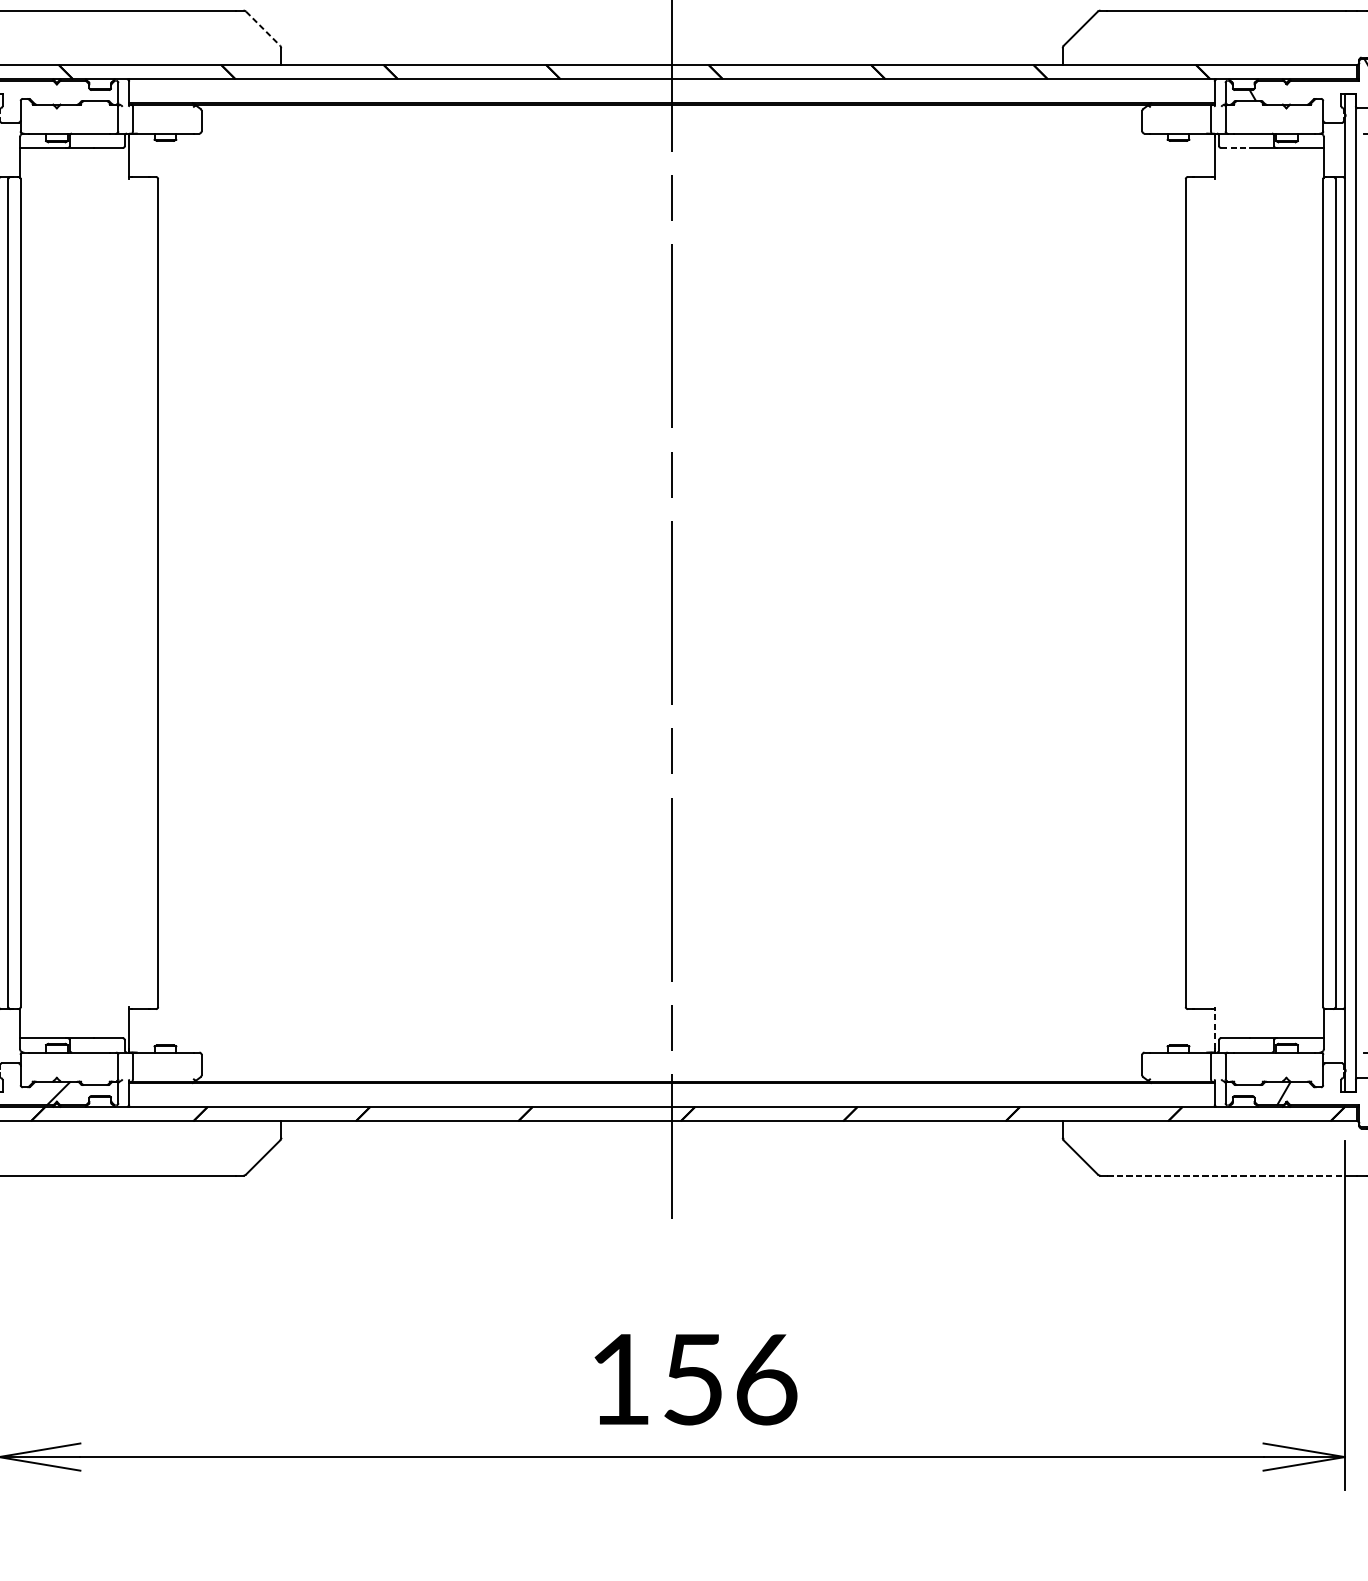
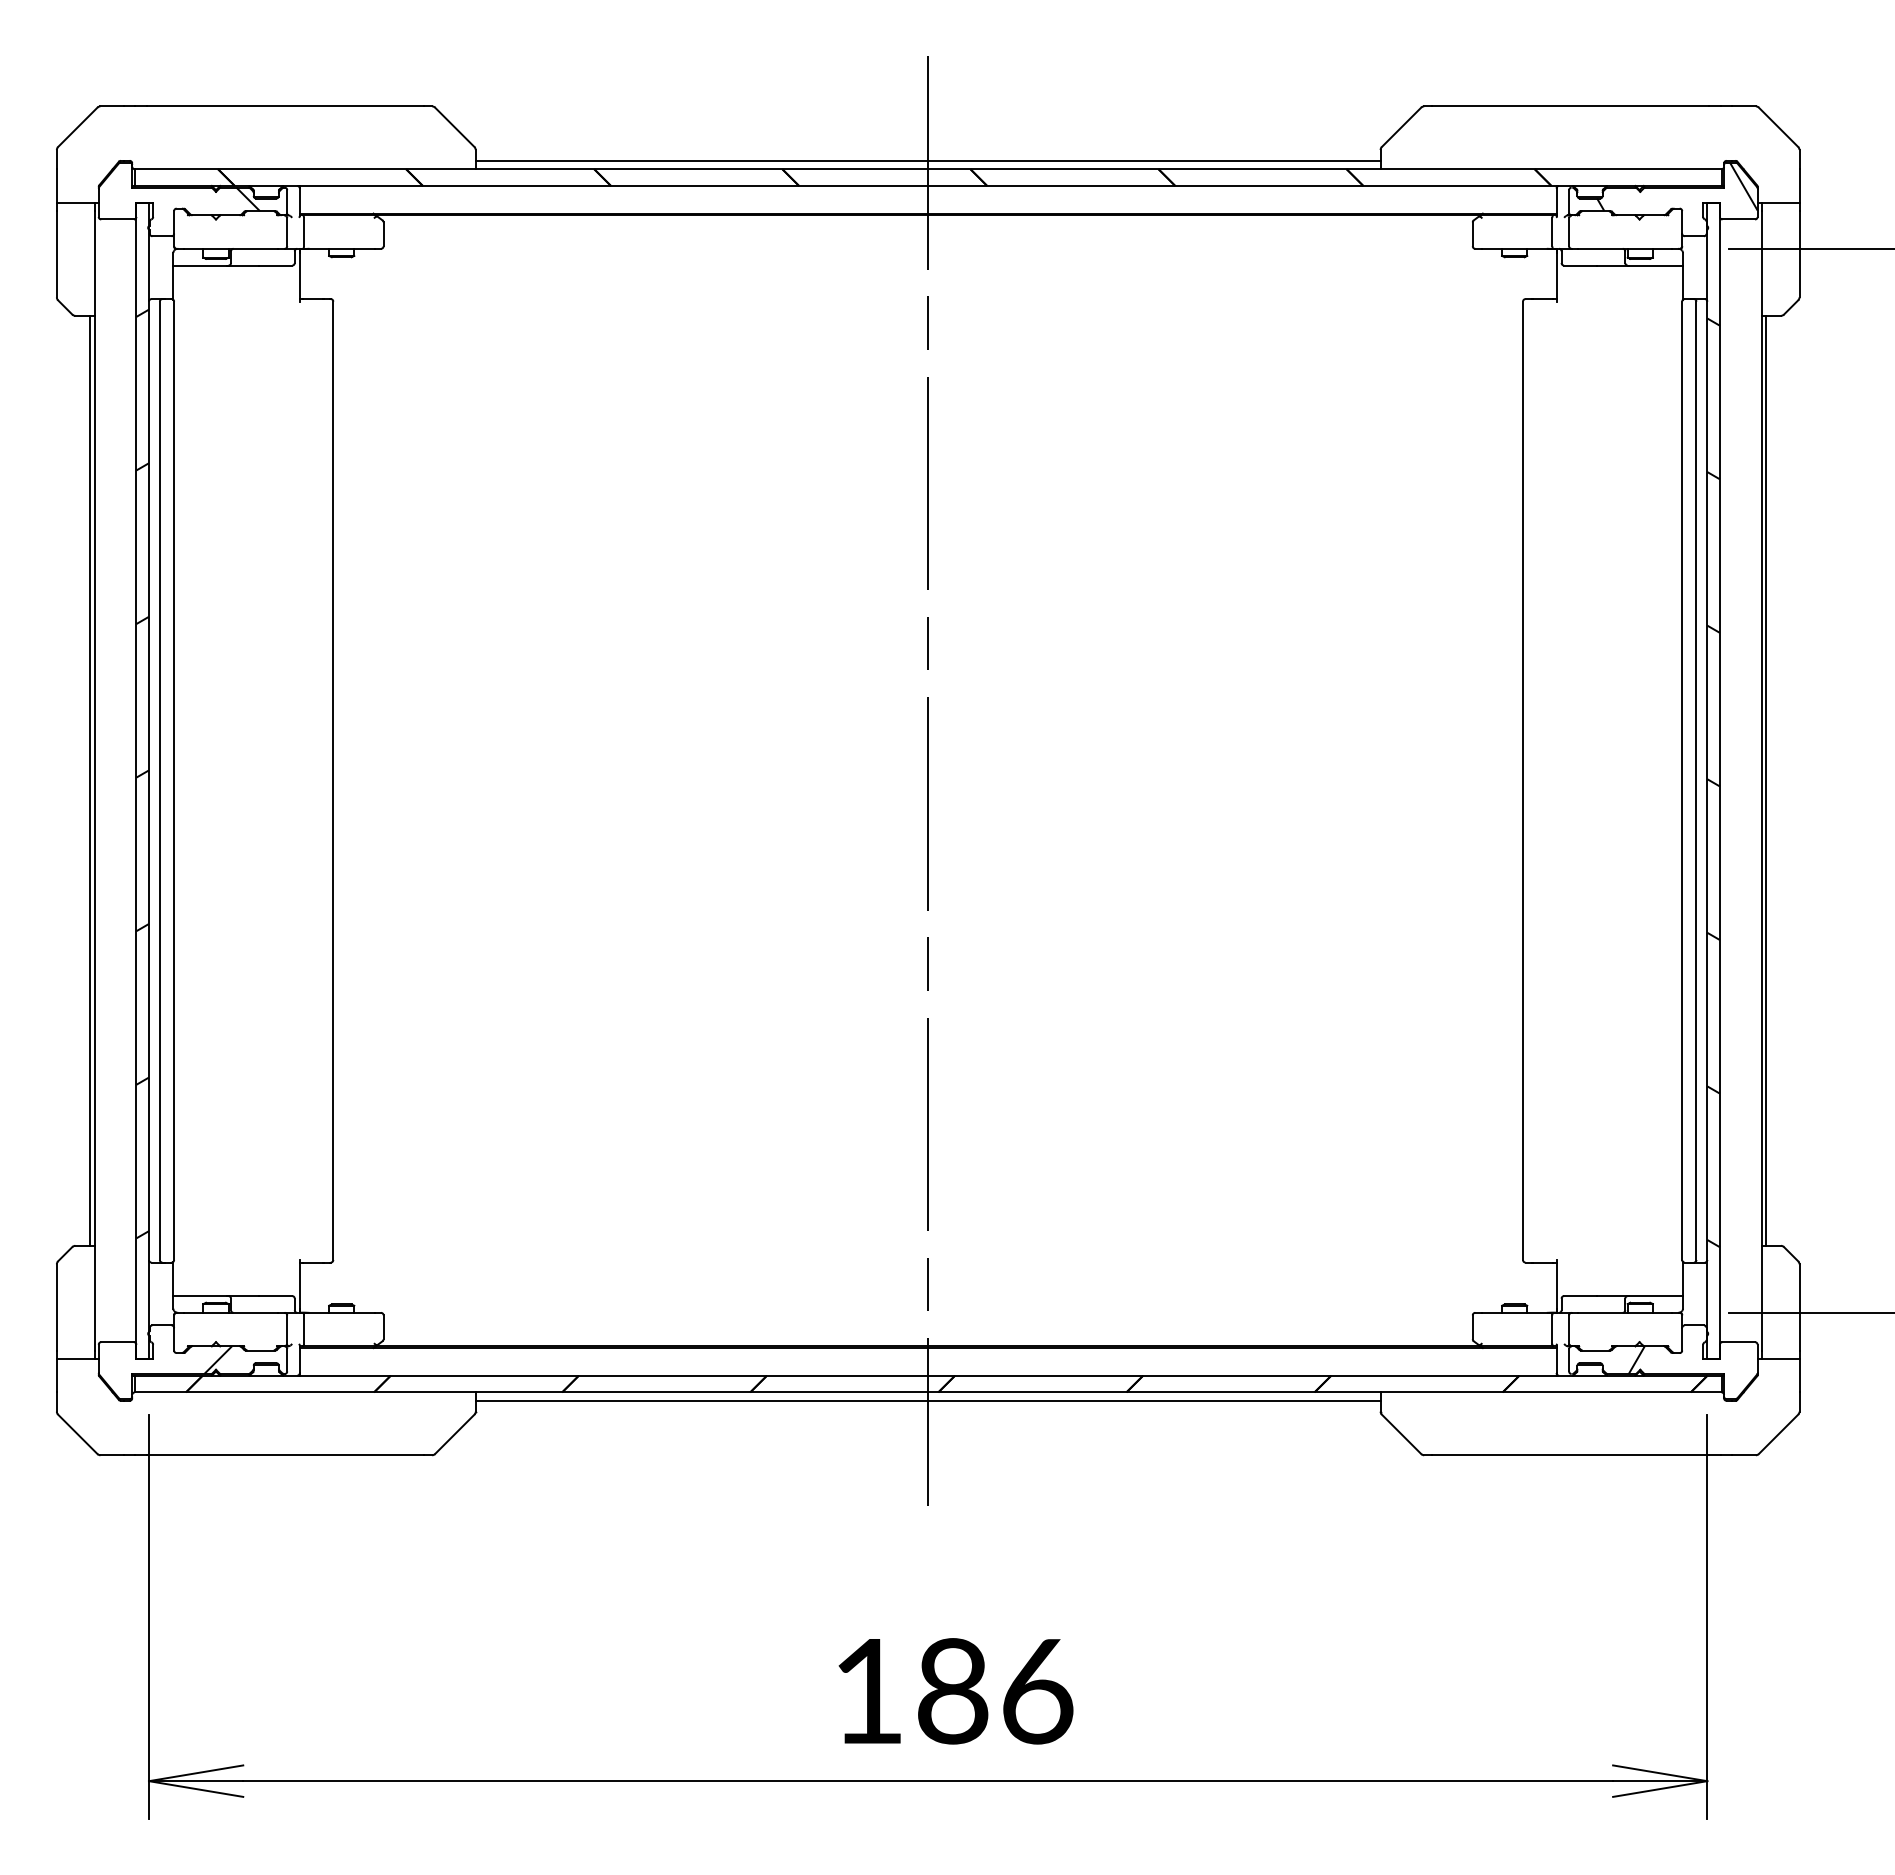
line: (262, 28) -> (454, 127), dashed -> solid
line: (671, 57) -> (927, 160), added
hatch: (84, 90) -> (247, 199), added
line: (1236, 148) -> (1581, 265), dashed -> solid
hatch: (1350, 594) -> (1713, 782), added
line: (1214, 1027) -> (1556, 1283), dashed -> solid
line: (671, 1128) -> (927, 1400), added
line: (1227, 1175) -> (1571, 1455), dashed -> solid
text: (693, 1379) -> (953, 1691), 156 -> 186

